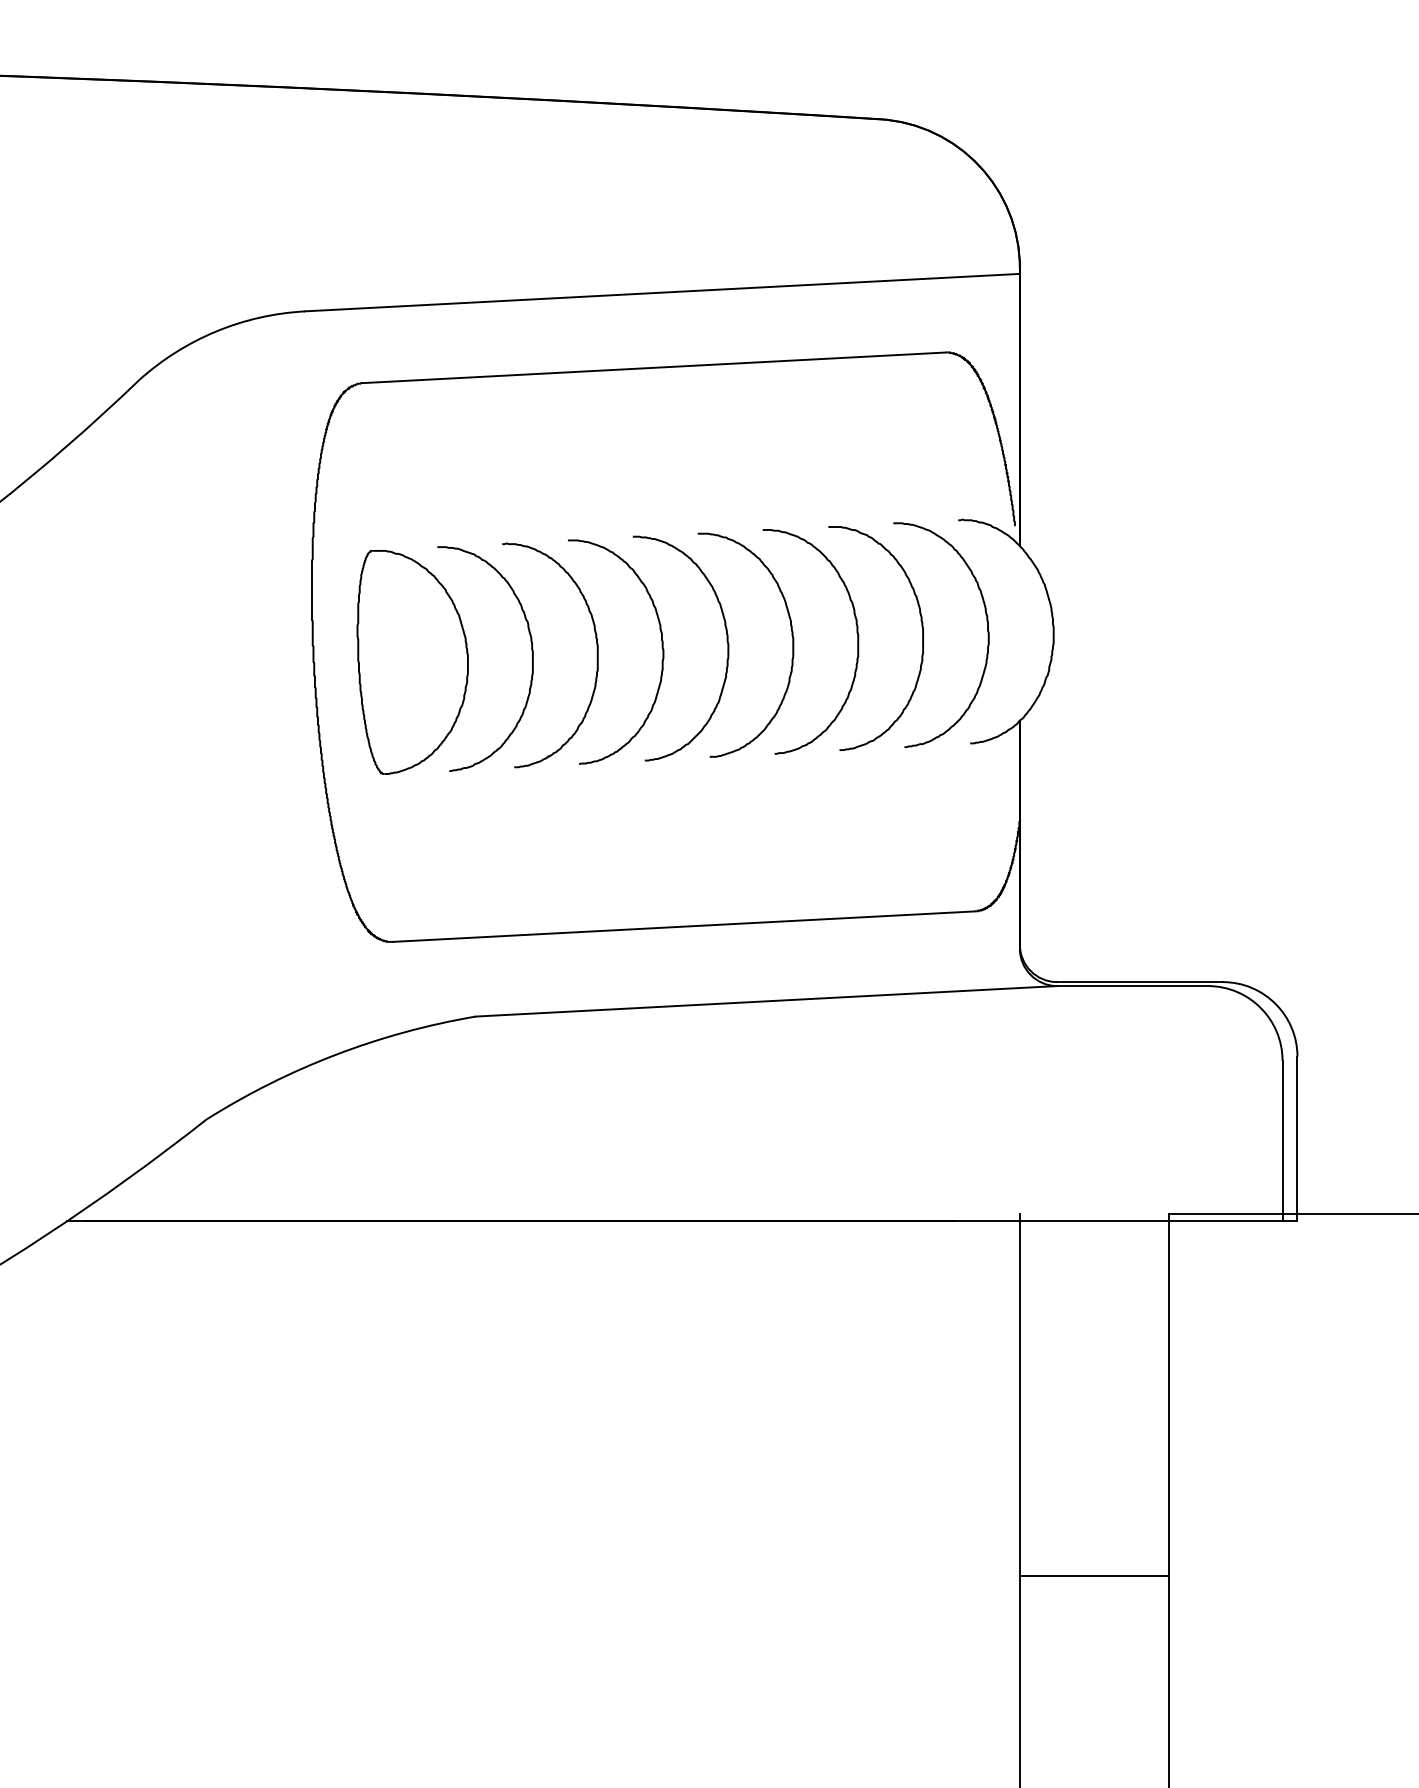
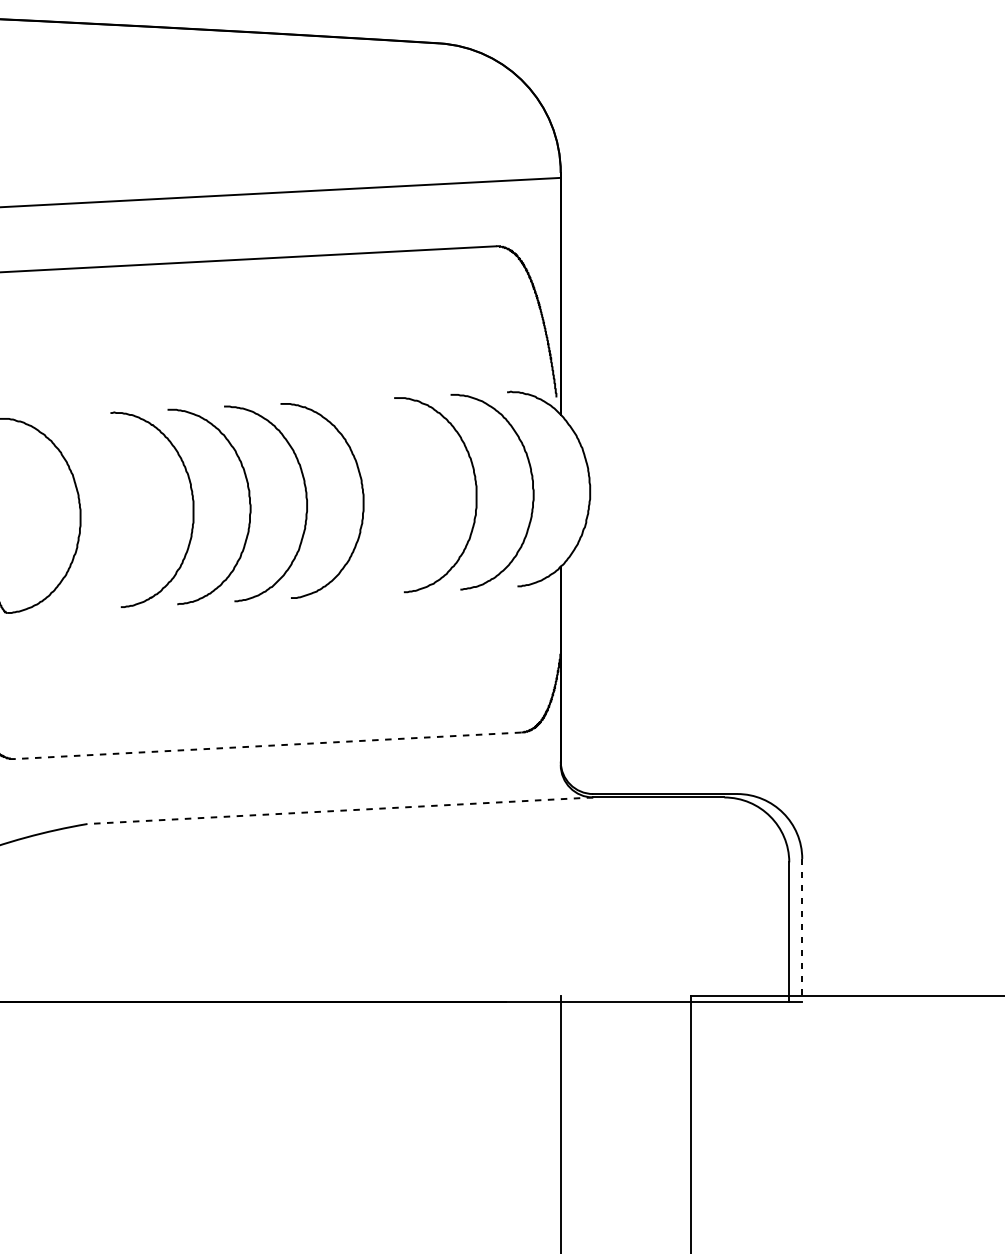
curve: (856, 633) -> (418, 490), removed
curve: (531, 651) -> (135, 506), removed
line: (683, 926) -> (268, 745), solid -> dashed
line: (765, 1001) -> (339, 810), solid -> dashed
line: (1297, 1139) -> (802, 930), solid -> dashed

